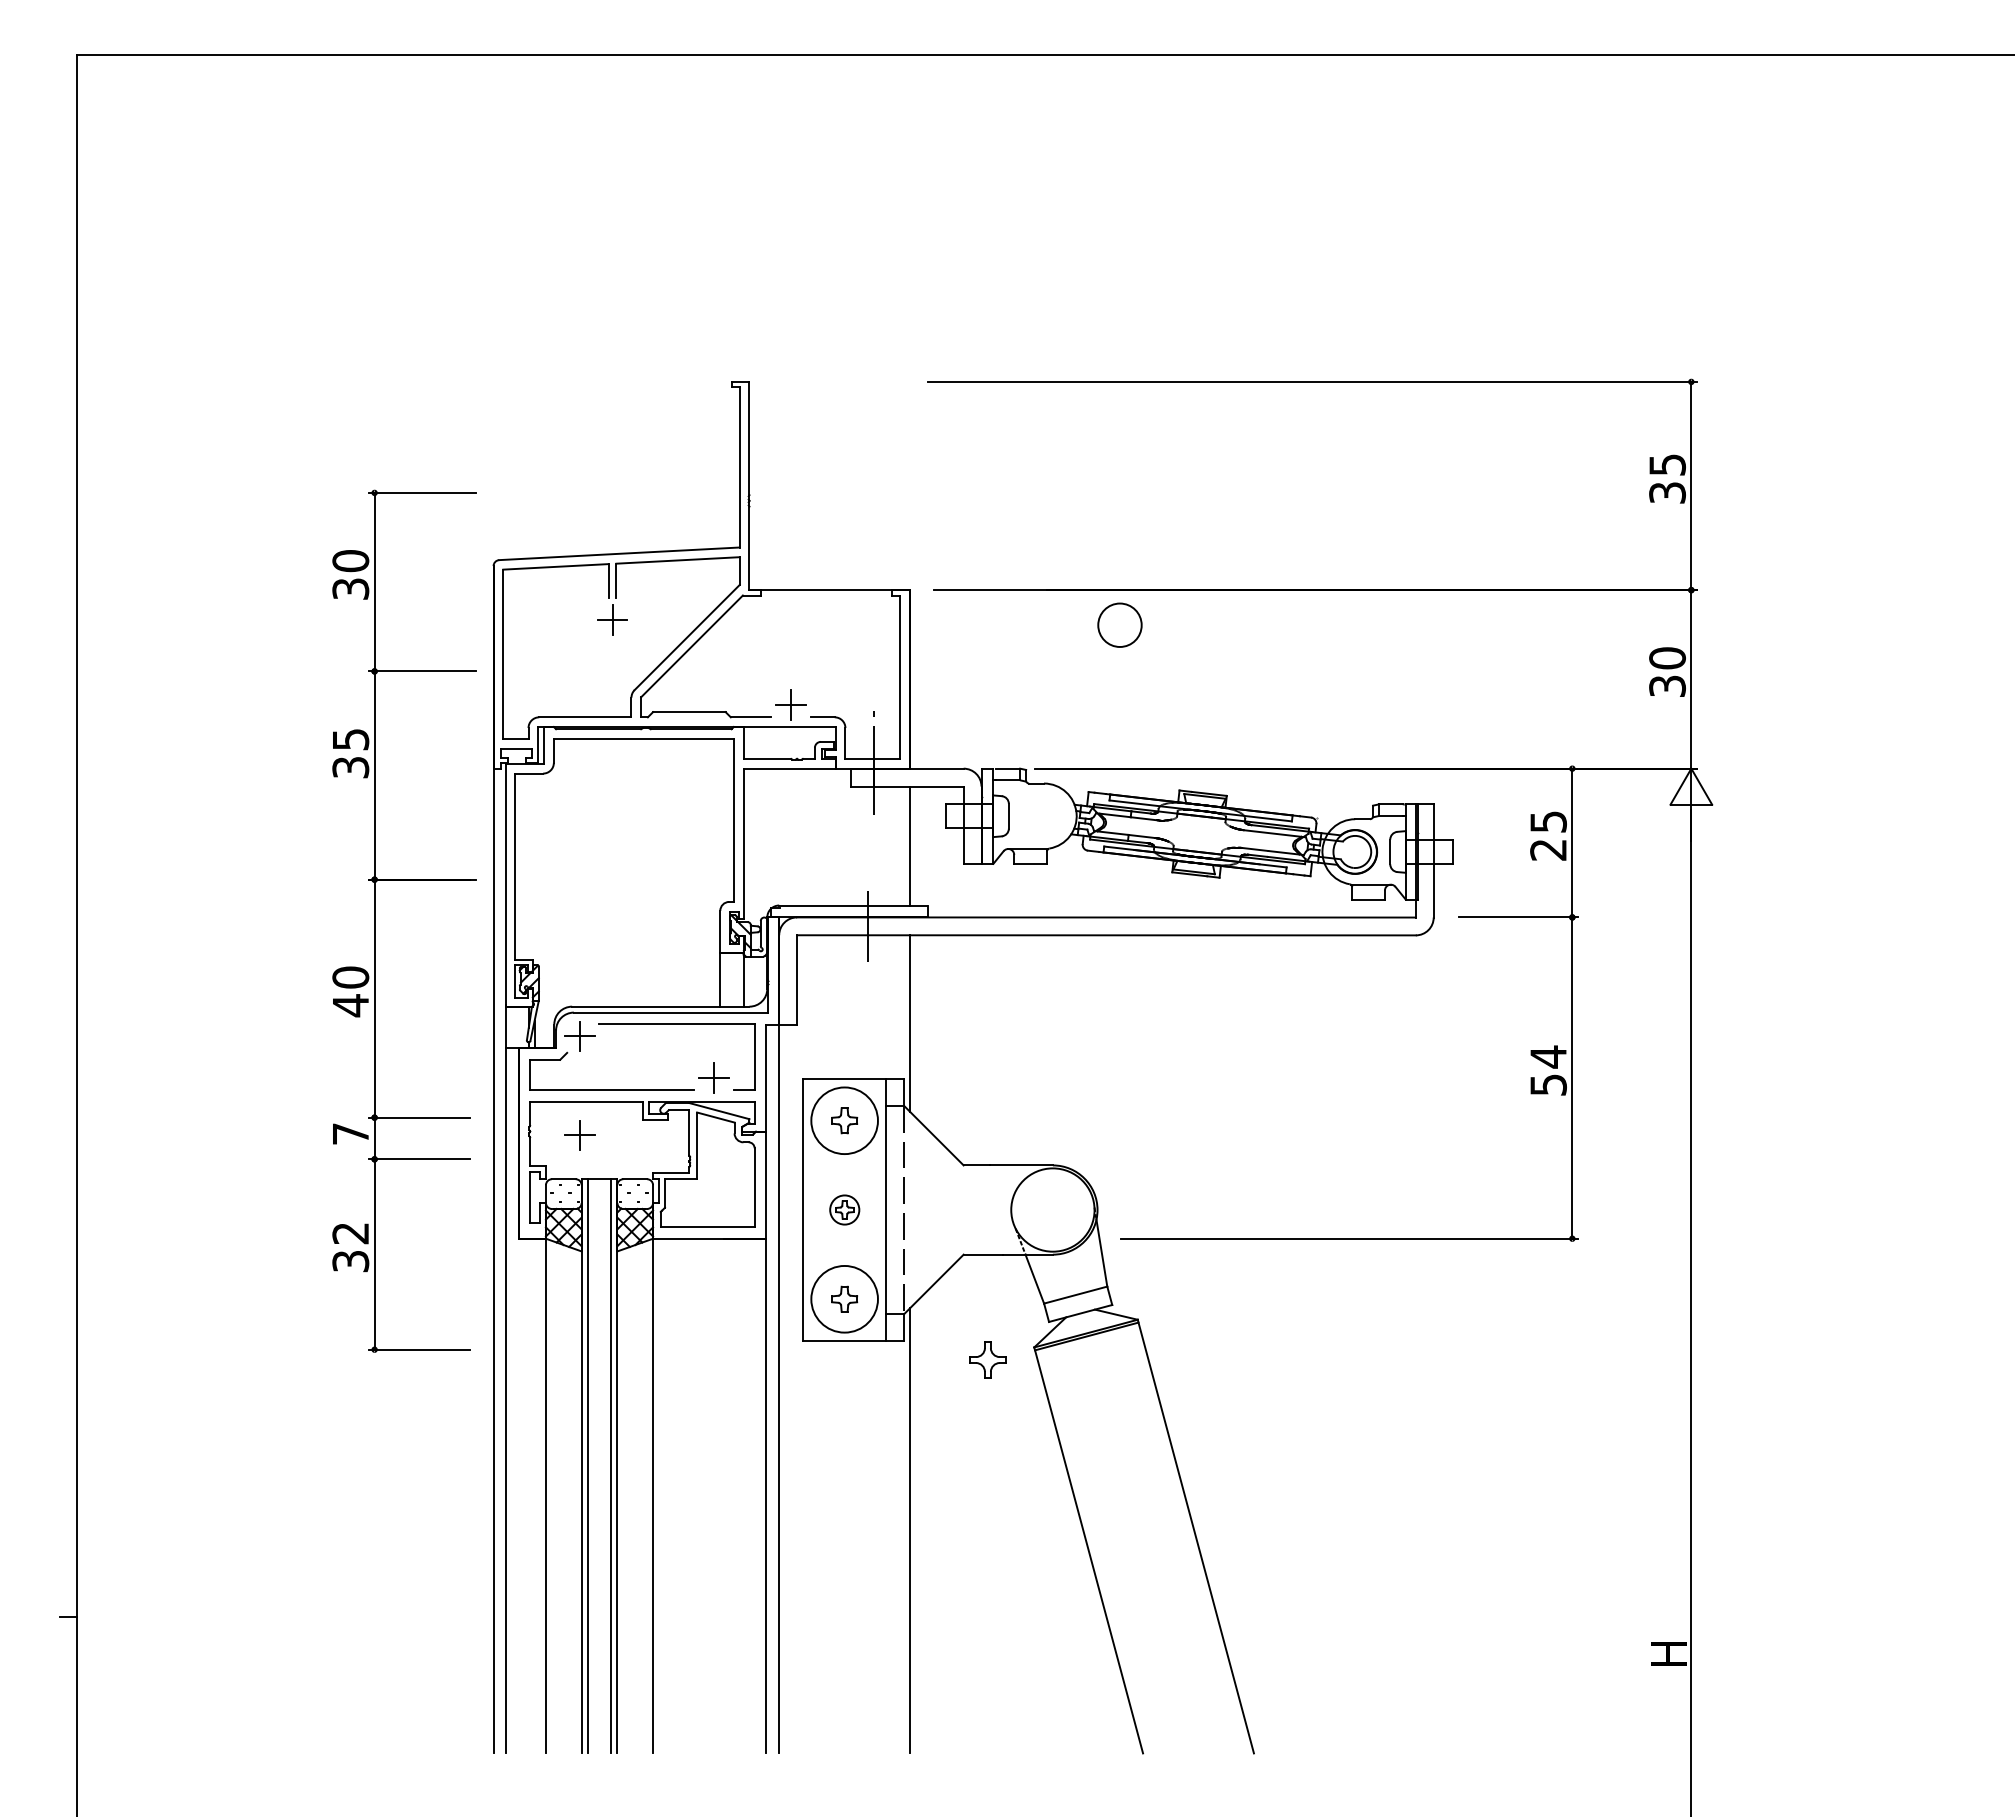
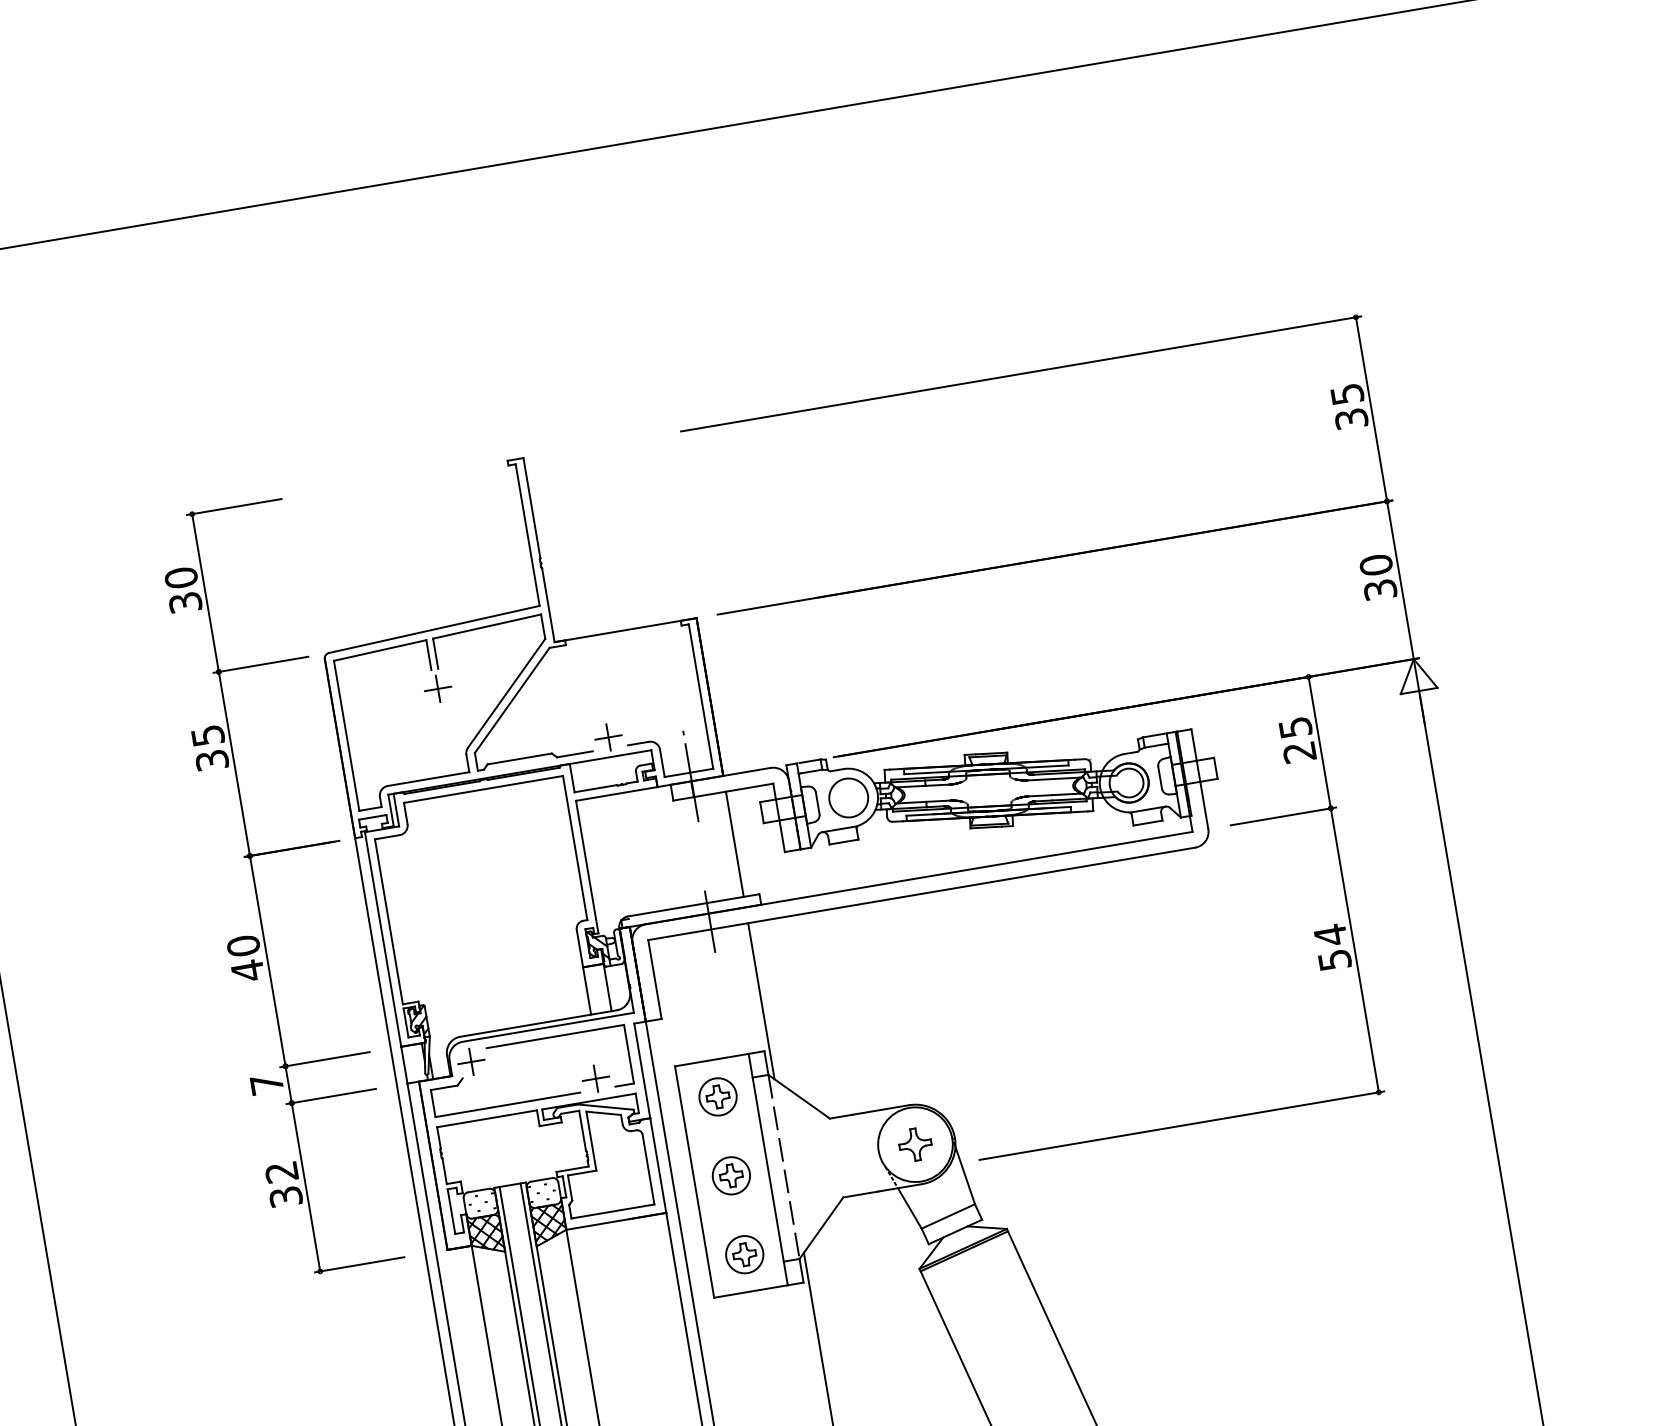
circle: (1119, 624) -> (848, 797), moved
part: (375, 920) -> (256, 891), moved
circle: (844, 1120) -> (717, 1096), size x0.62
part: (579, 1135) -> (485, 1149), removed
part: (844, 1209) -> (731, 1175), size x1.43
circle: (844, 1299) -> (744, 1254), size x0.62
part: (987, 1359) -> (915, 1144), moved

